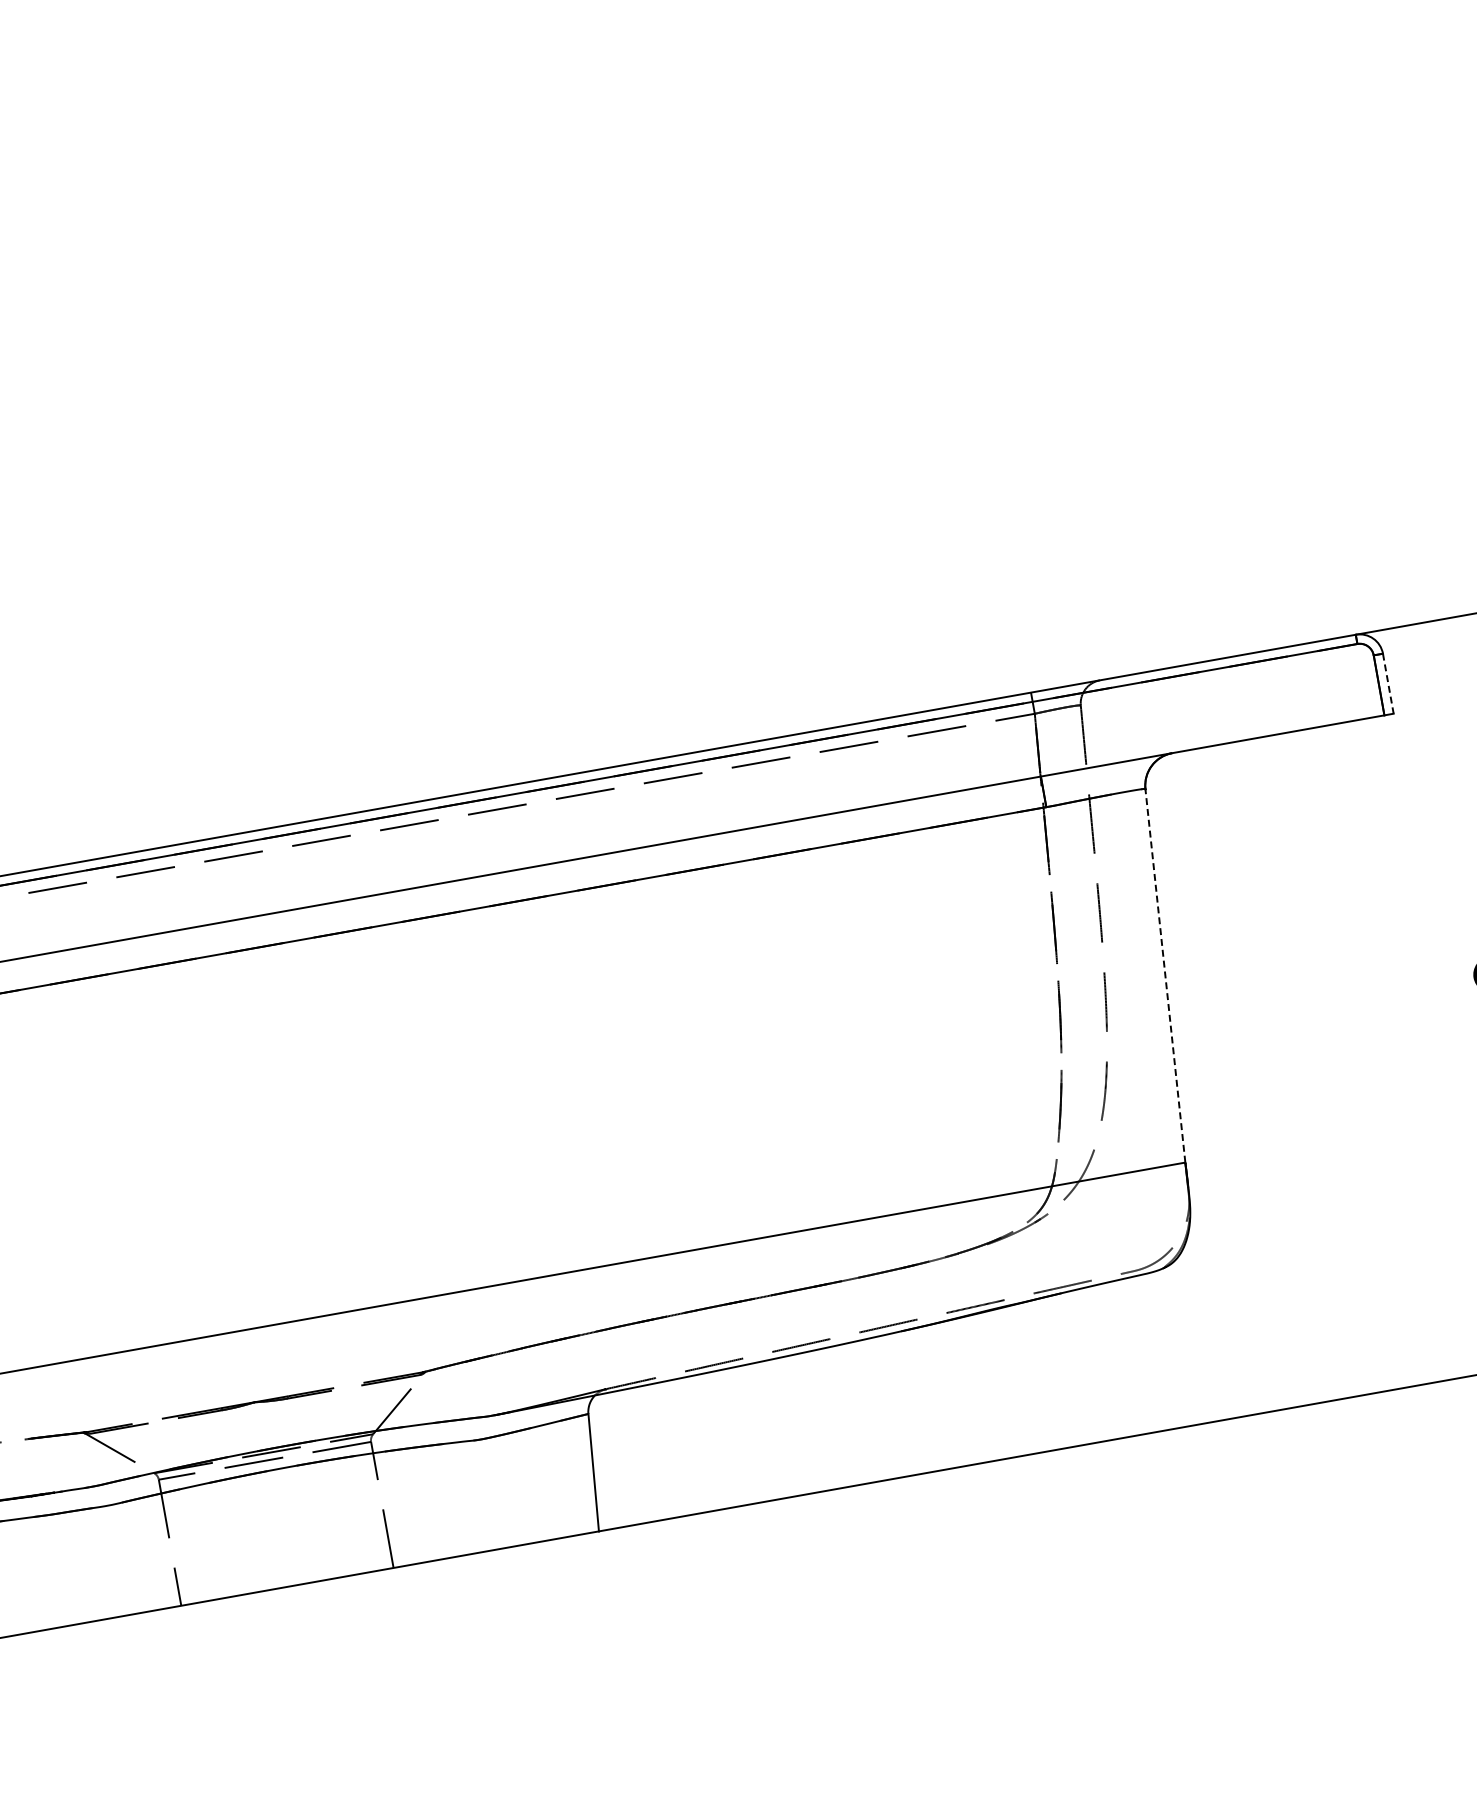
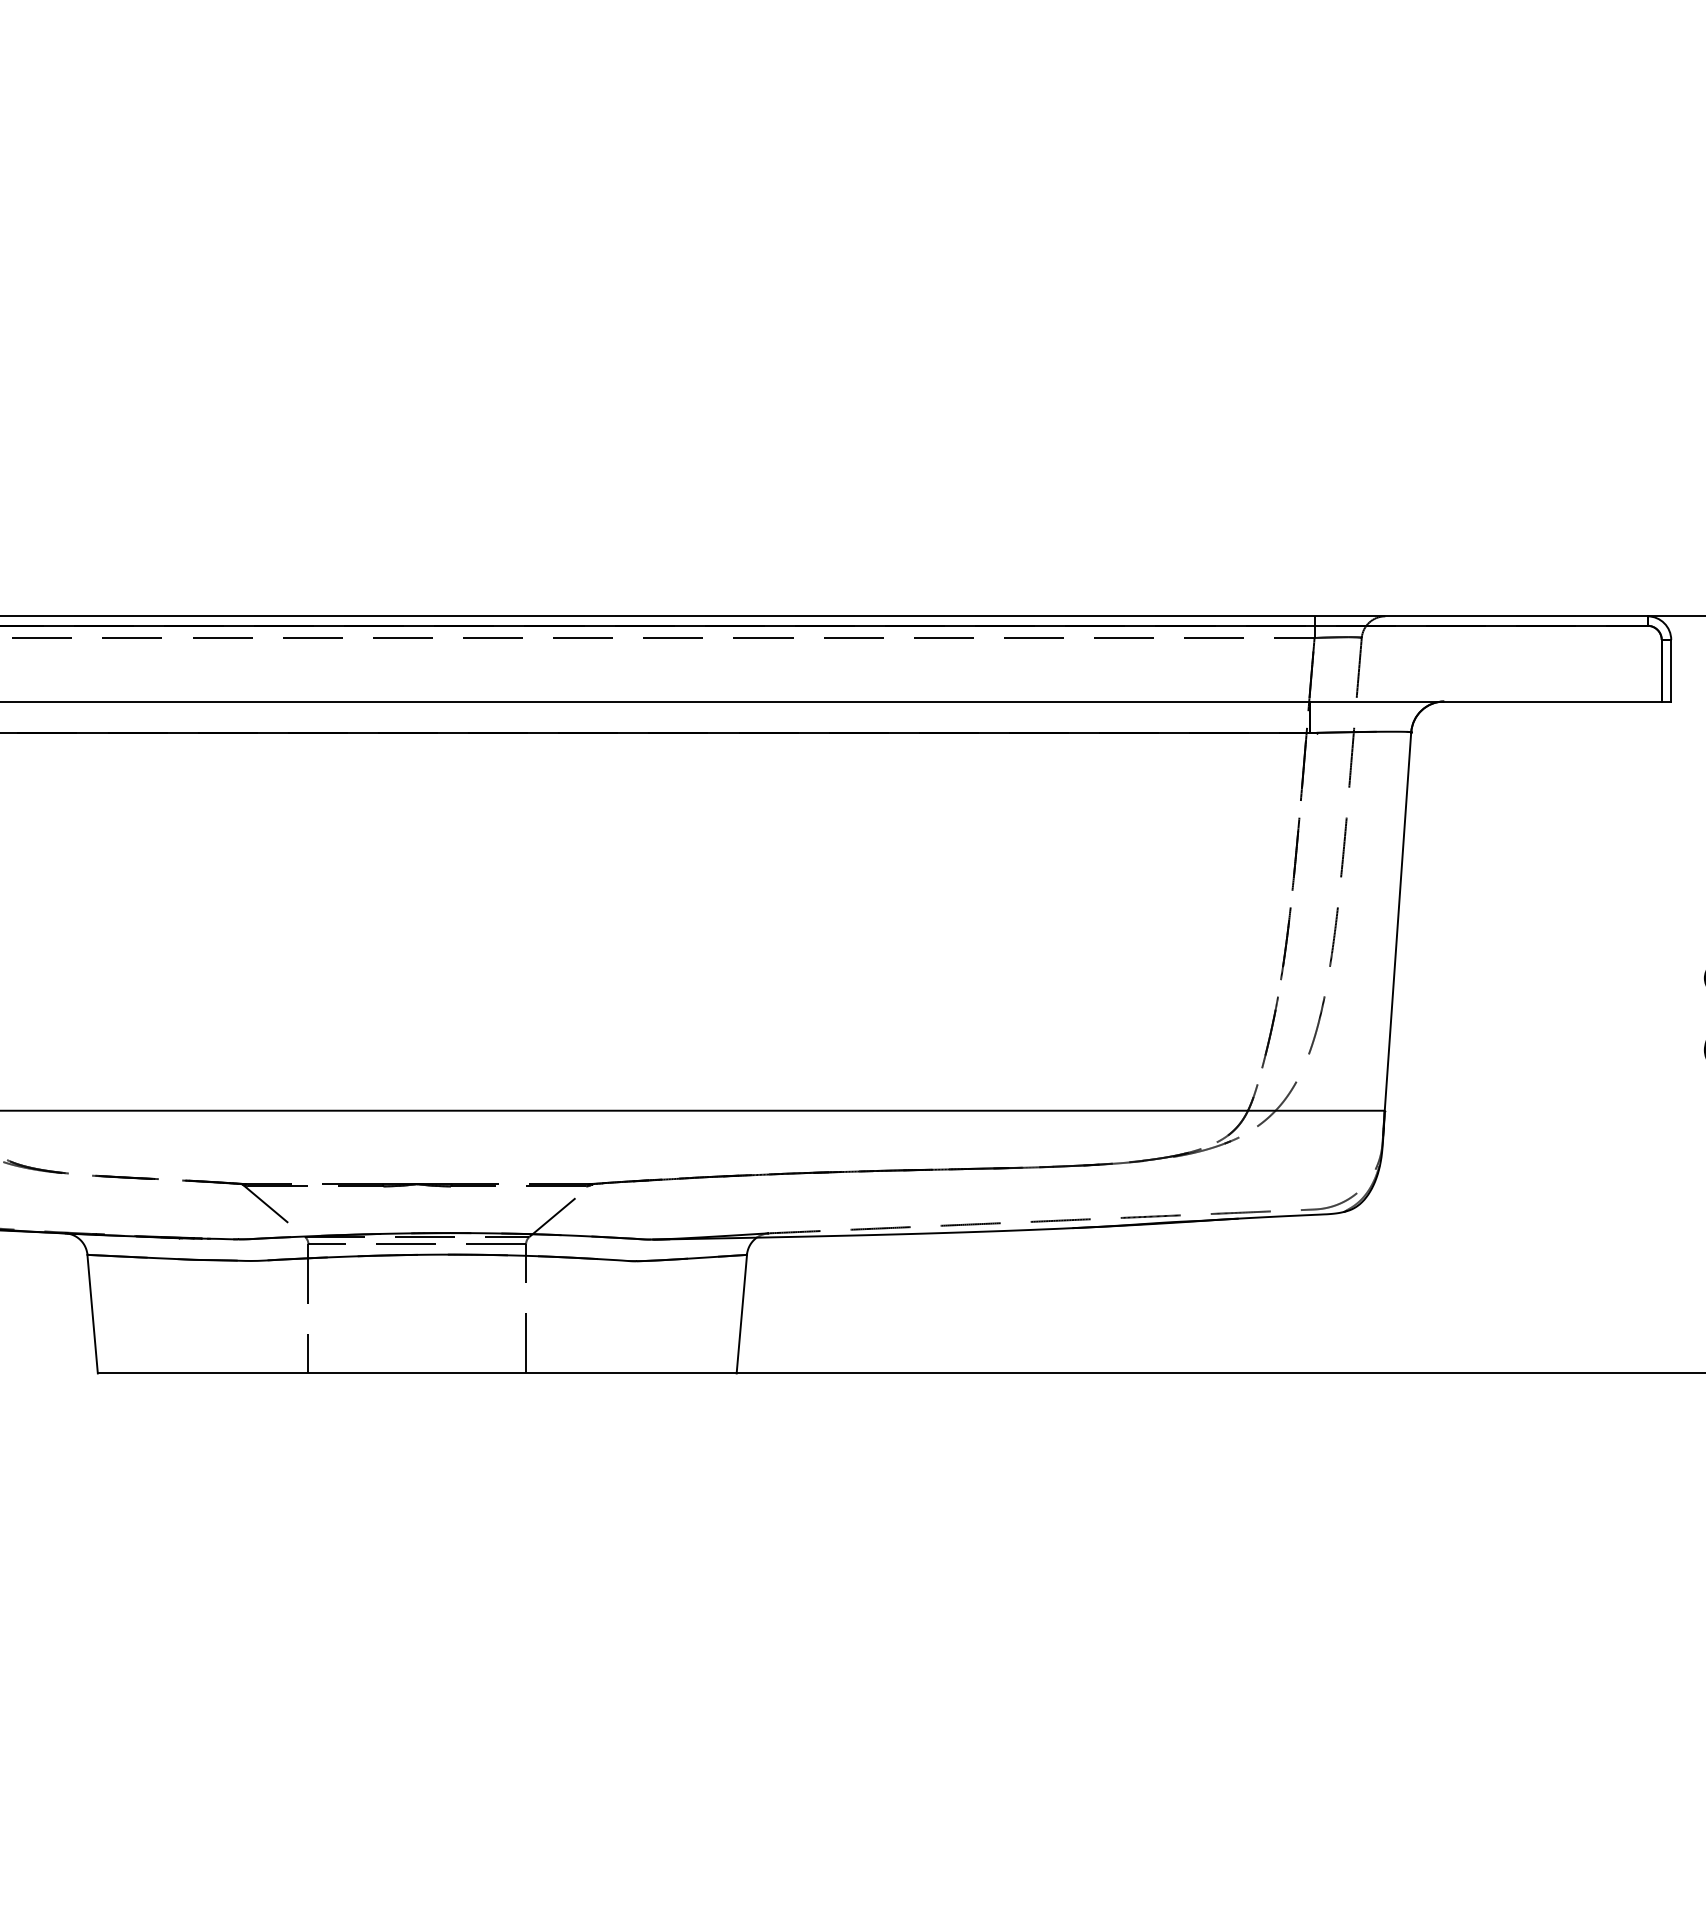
line: (1388, 683) -> (1671, 670), dashed -> solid
line: (1164, 975) -> (1397, 921), dashed -> solid

